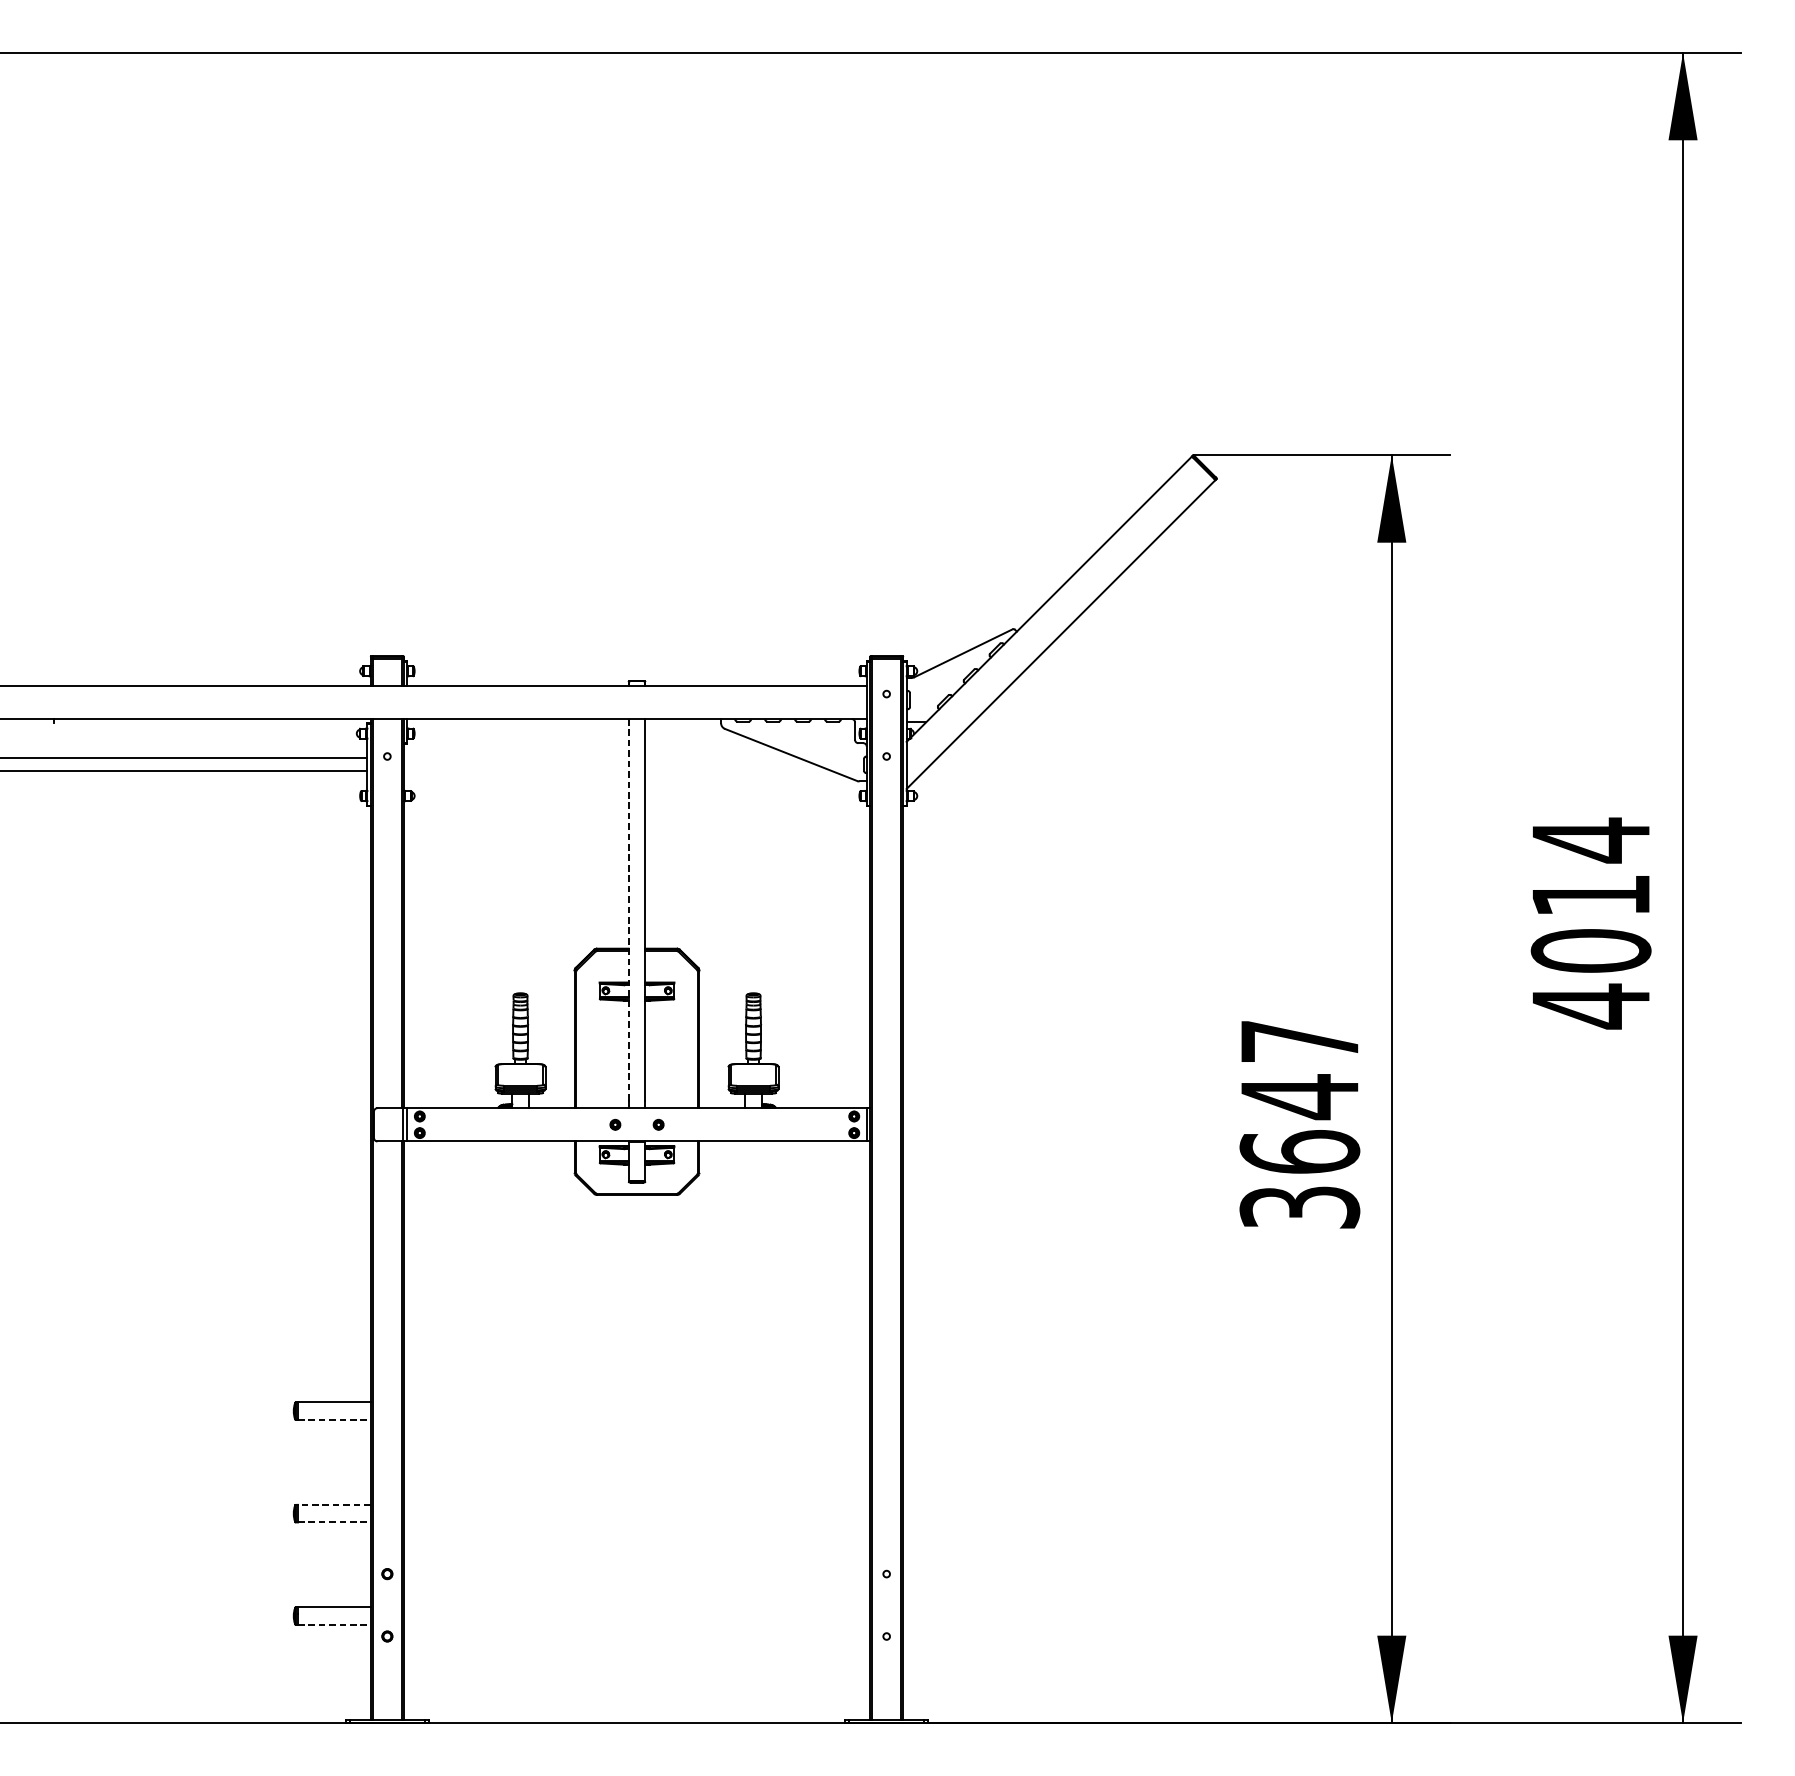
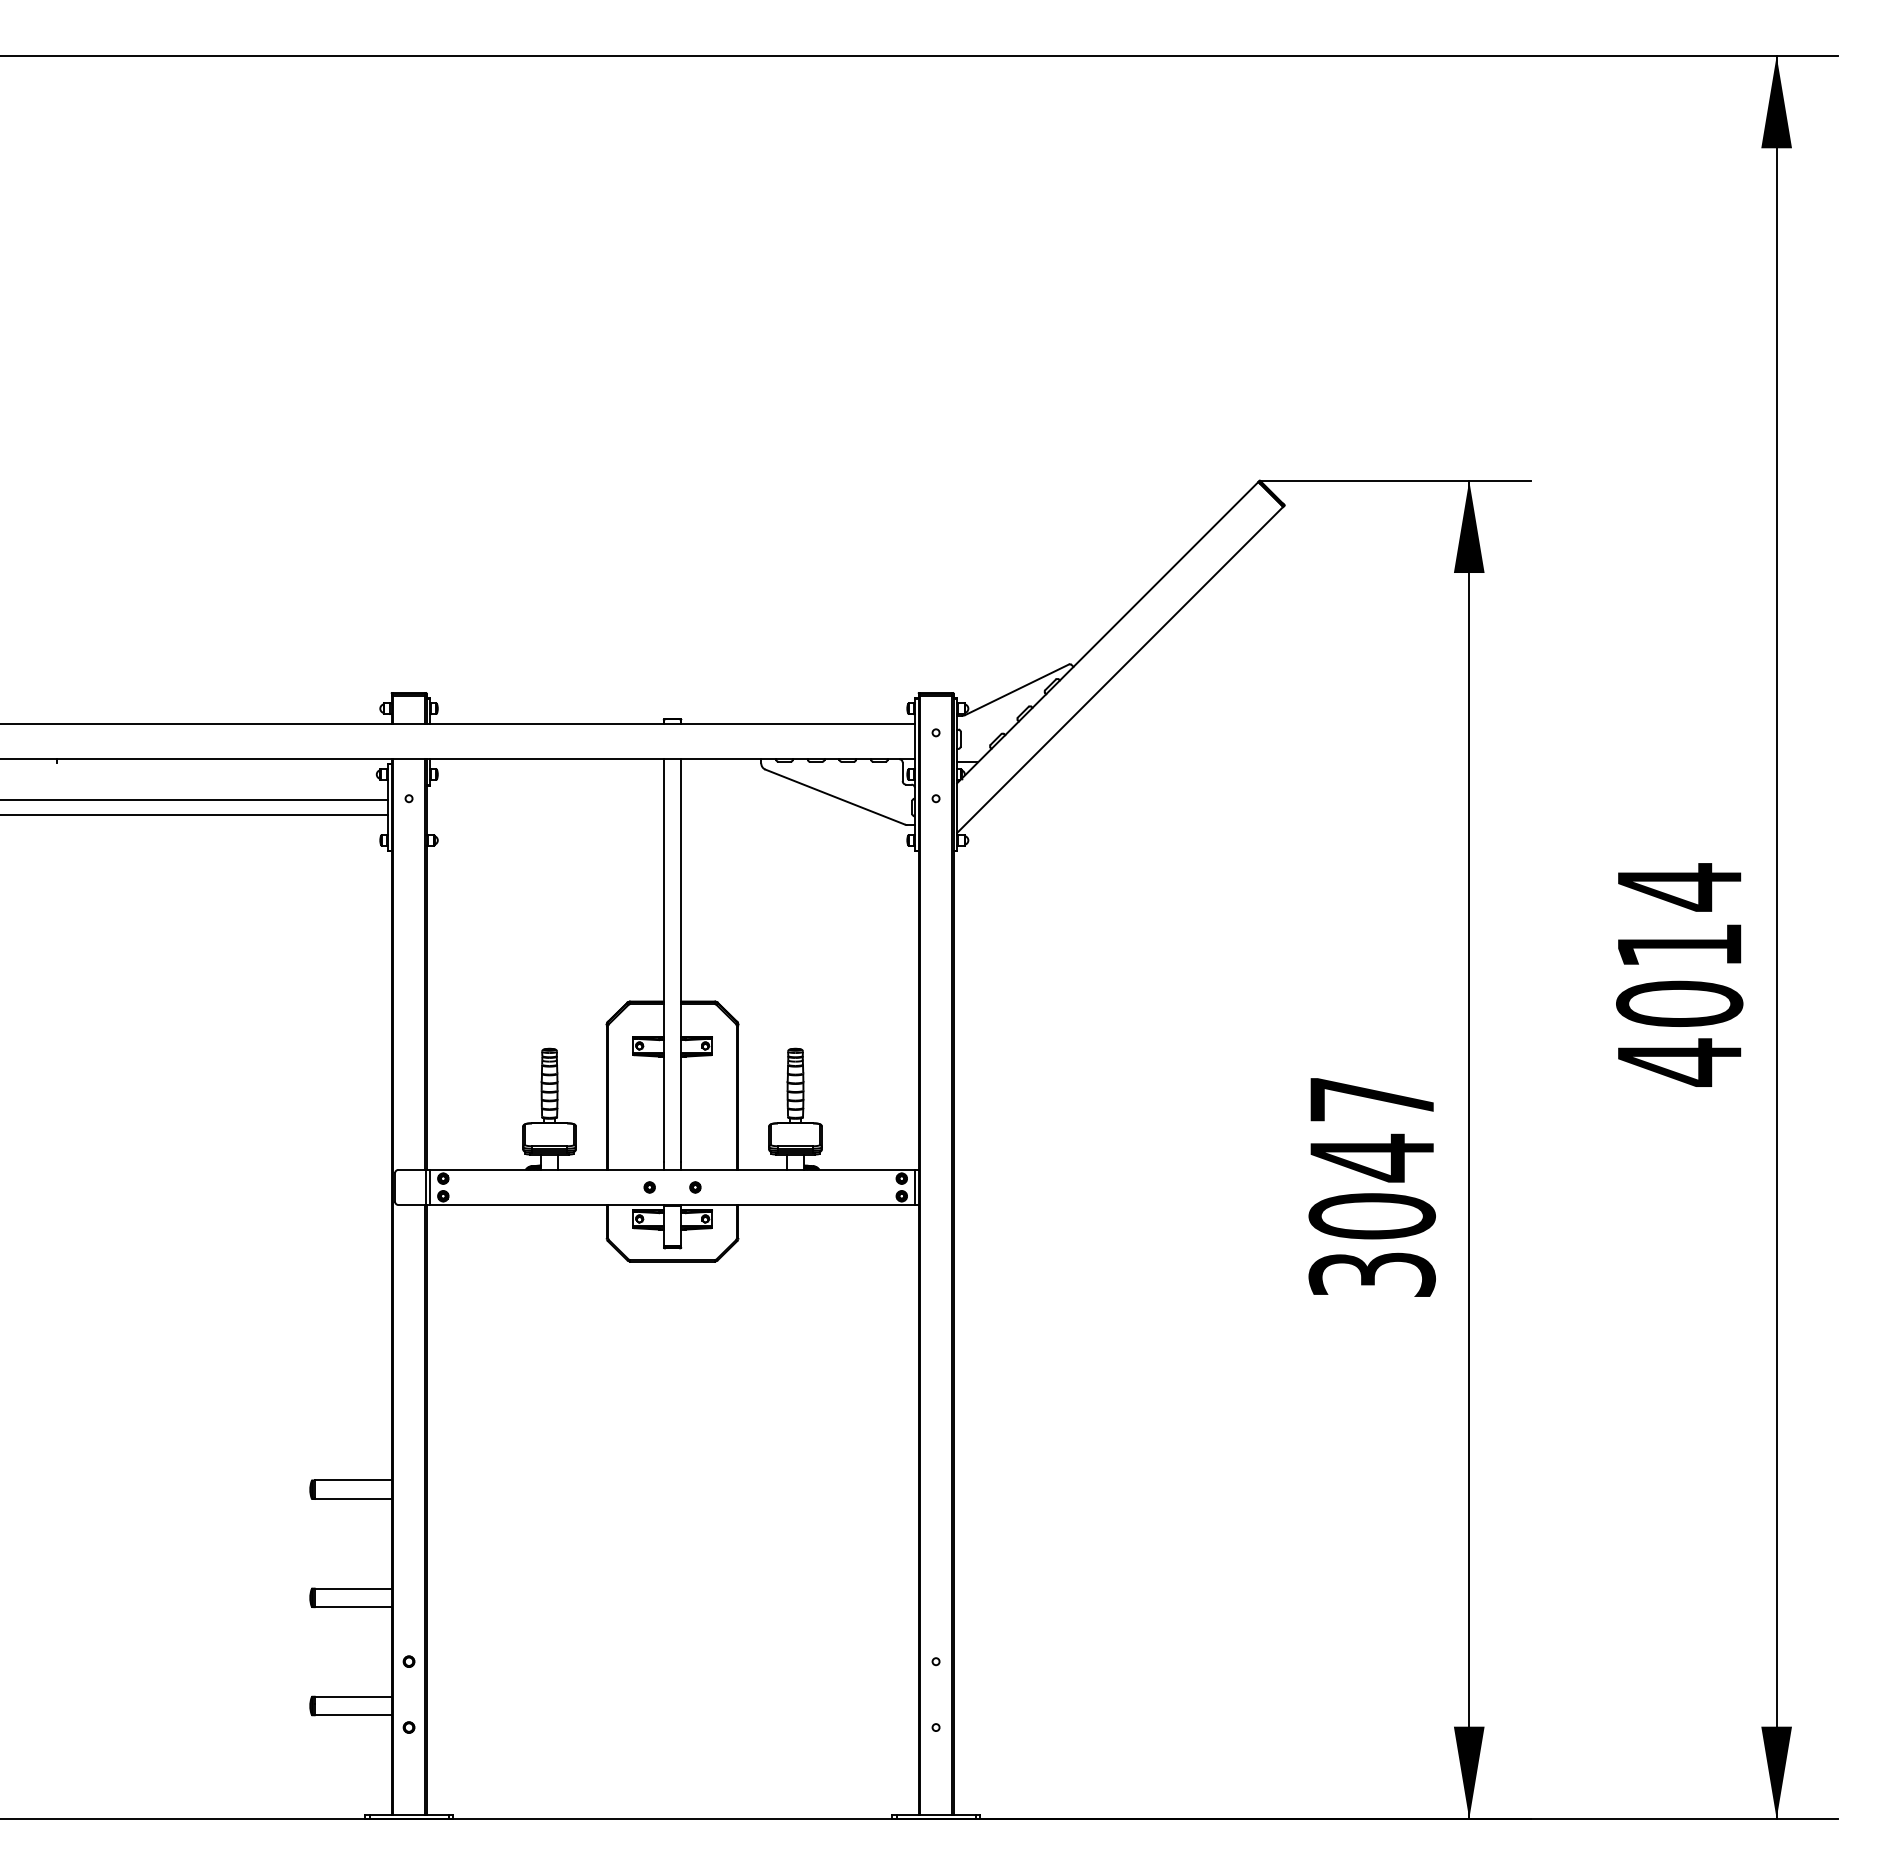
line: (628, 909) -> (663, 960), dashed -> solid
text: (1299, 1151) -> (1371, 1215), 3647 -> 3047
line: (334, 1420) -> (353, 1499), dashed -> solid
line: (333, 1504) -> (352, 1588), dashed -> solid
line: (334, 1522) -> (353, 1607), dashed -> solid
line: (334, 1625) -> (353, 1715), dashed -> solid

